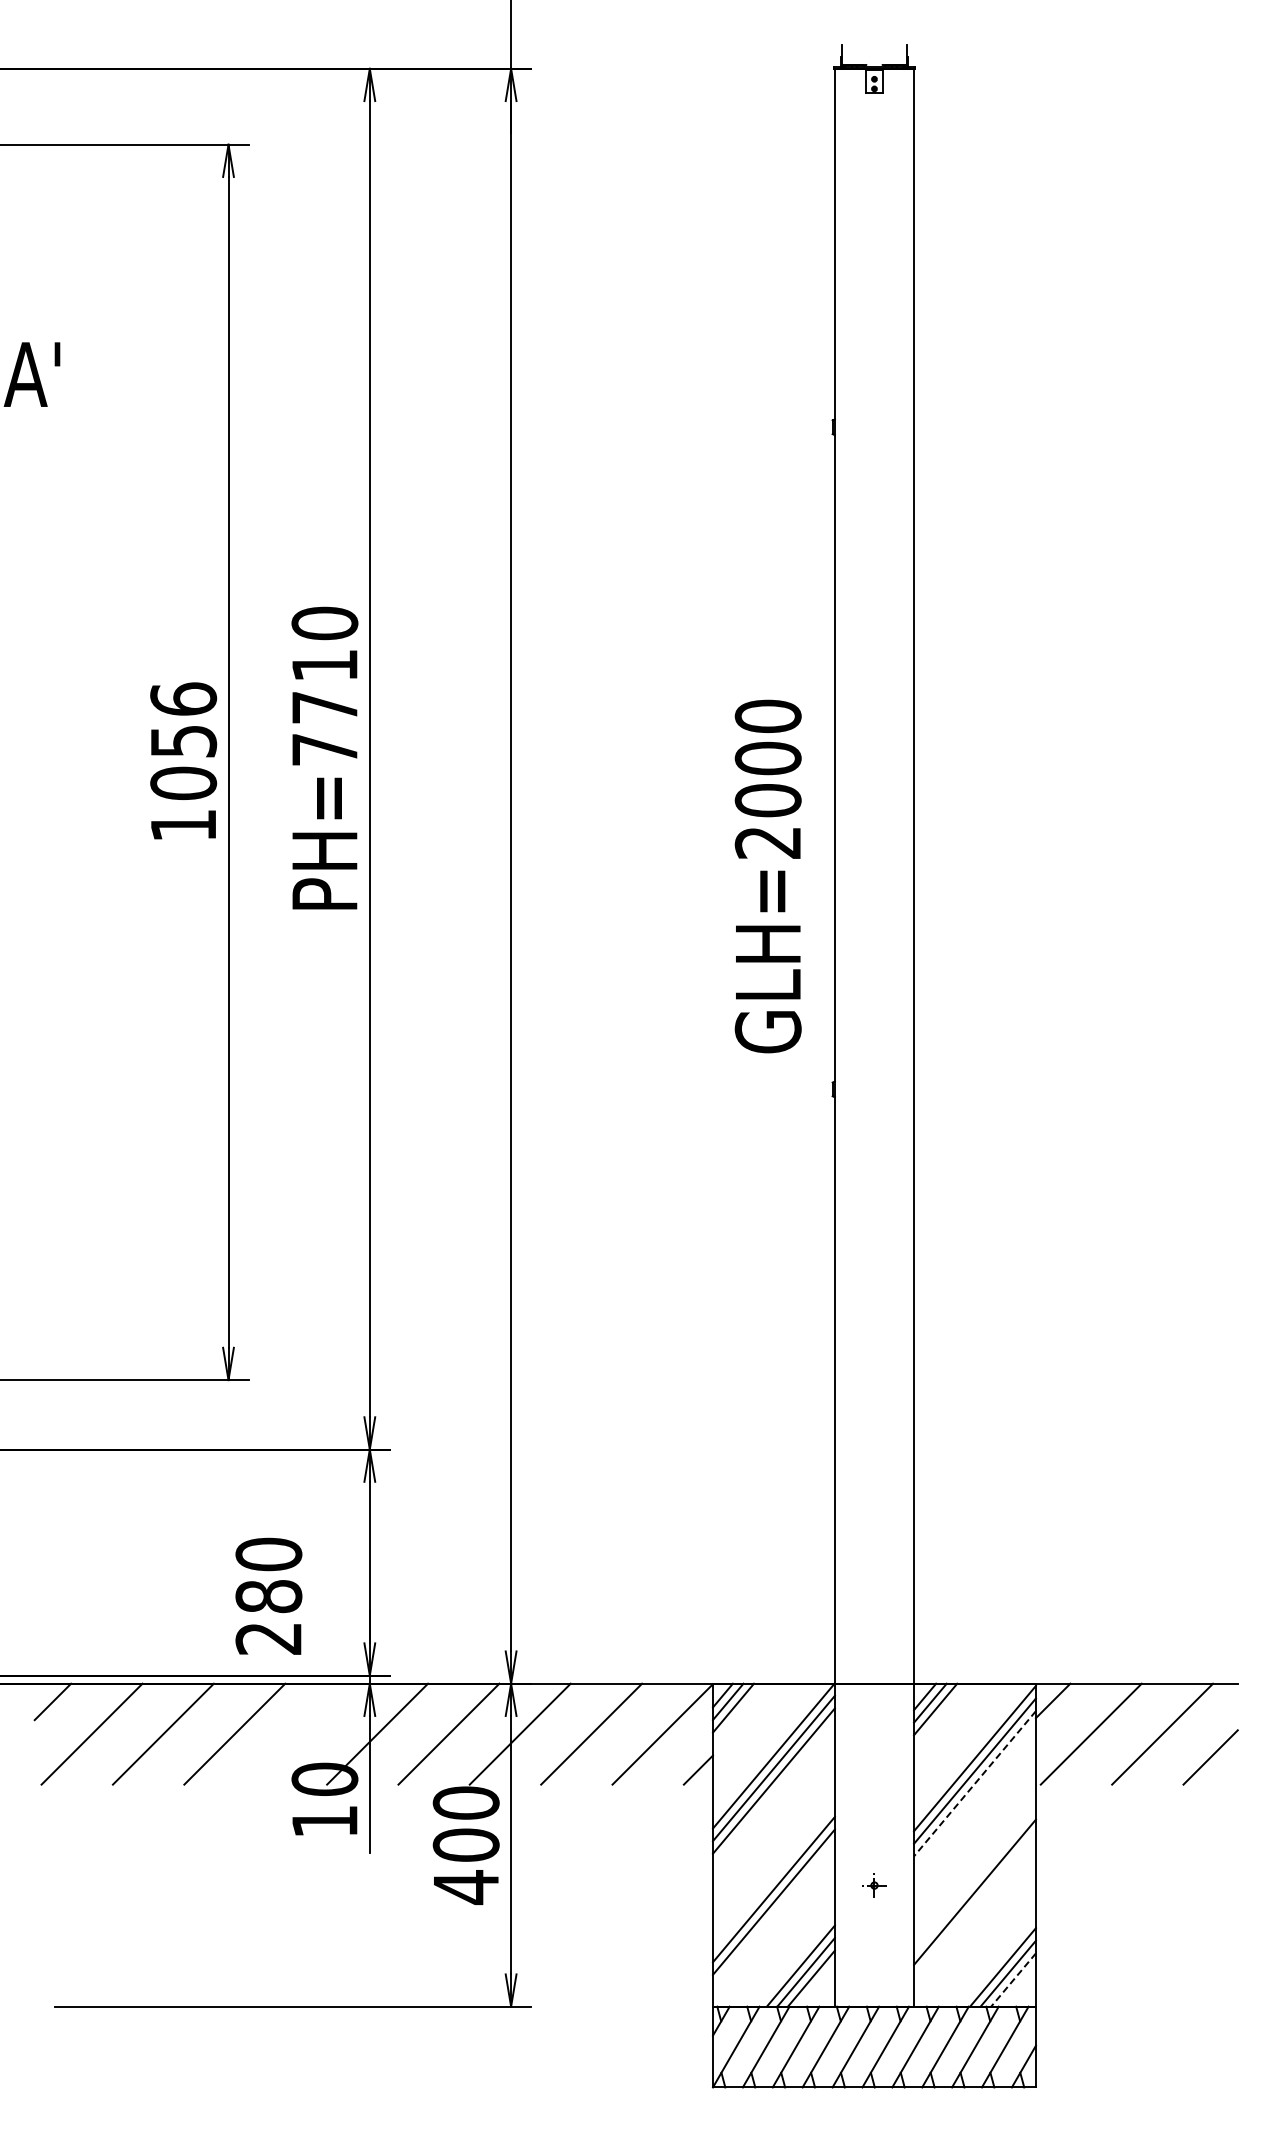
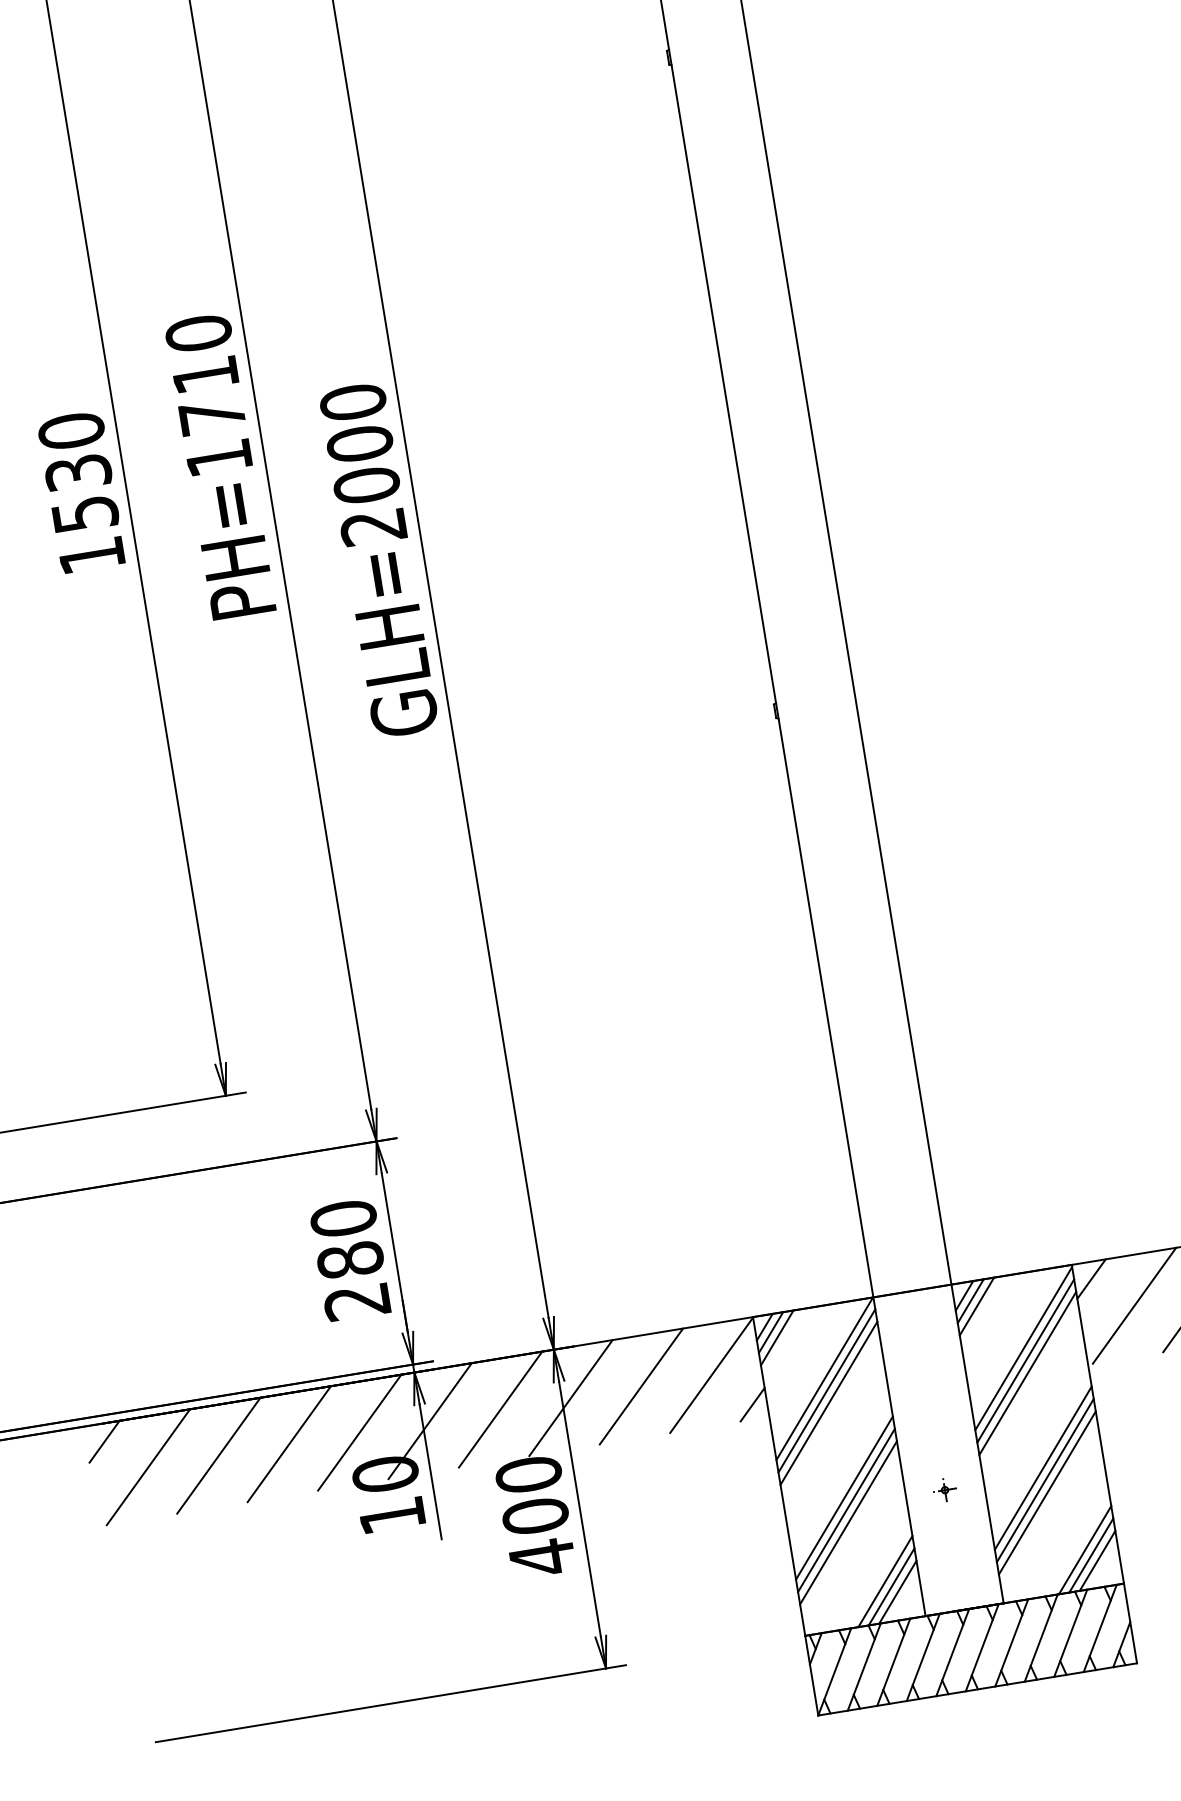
text: (183, 741) -> (78, 472), 1056 -> 1530
text: (324, 749) -> (218, 457), PH=7710 -> PH=1710
text: (767, 876) -> (378, 560), moved
text: (268, 1595) -> (349, 1259), moved
line: (305, 1733) -> (358, 1432), added
line: (975, 1783) -> (1028, 1373), dashed -> solid
line: (773, 1876) -> (843, 1497), added
line: (974, 1879) -> (1042, 1468), added
line: (974, 1904) -> (1046, 1492), added
line: (1013, 1980) -> (1097, 1561), dashed -> solid

